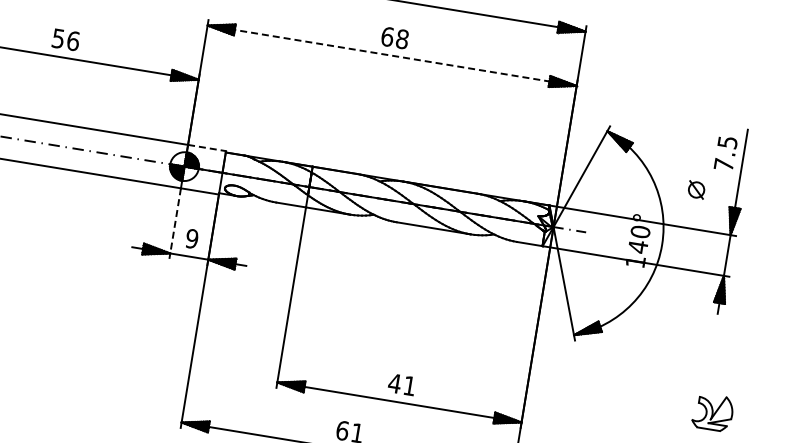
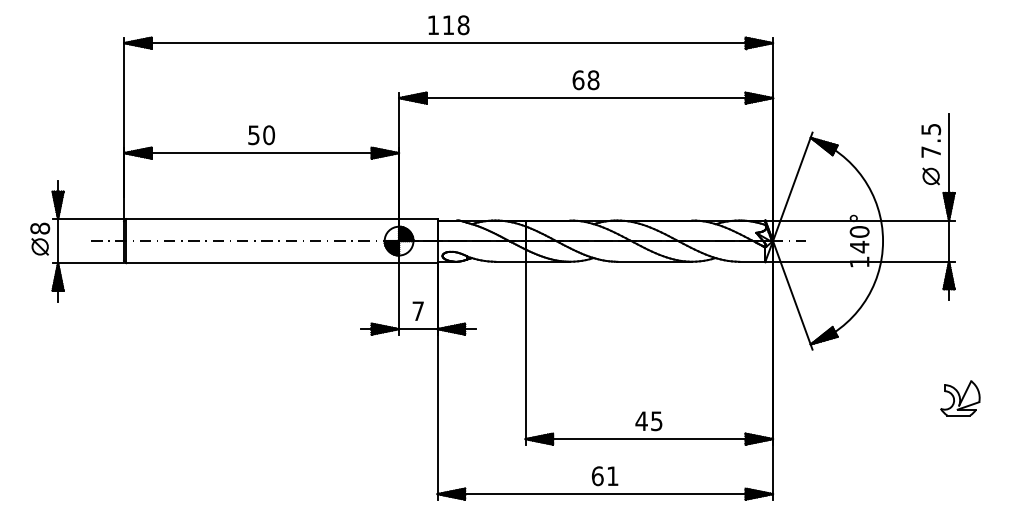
text: (73, 40) -> (269, 134), 56 -> 50
line: (392, 56) -> (586, 98), dashed -> solid
line: (207, 148) -> (418, 219), dashed -> solid
part: (695, 189) -> (930, 176), moved
line: (175, 223) -> (399, 298), dashed -> solid
text: (192, 239) -> (418, 311), 9 -> 7
text: (409, 386) -> (656, 421), 41 -> 45

